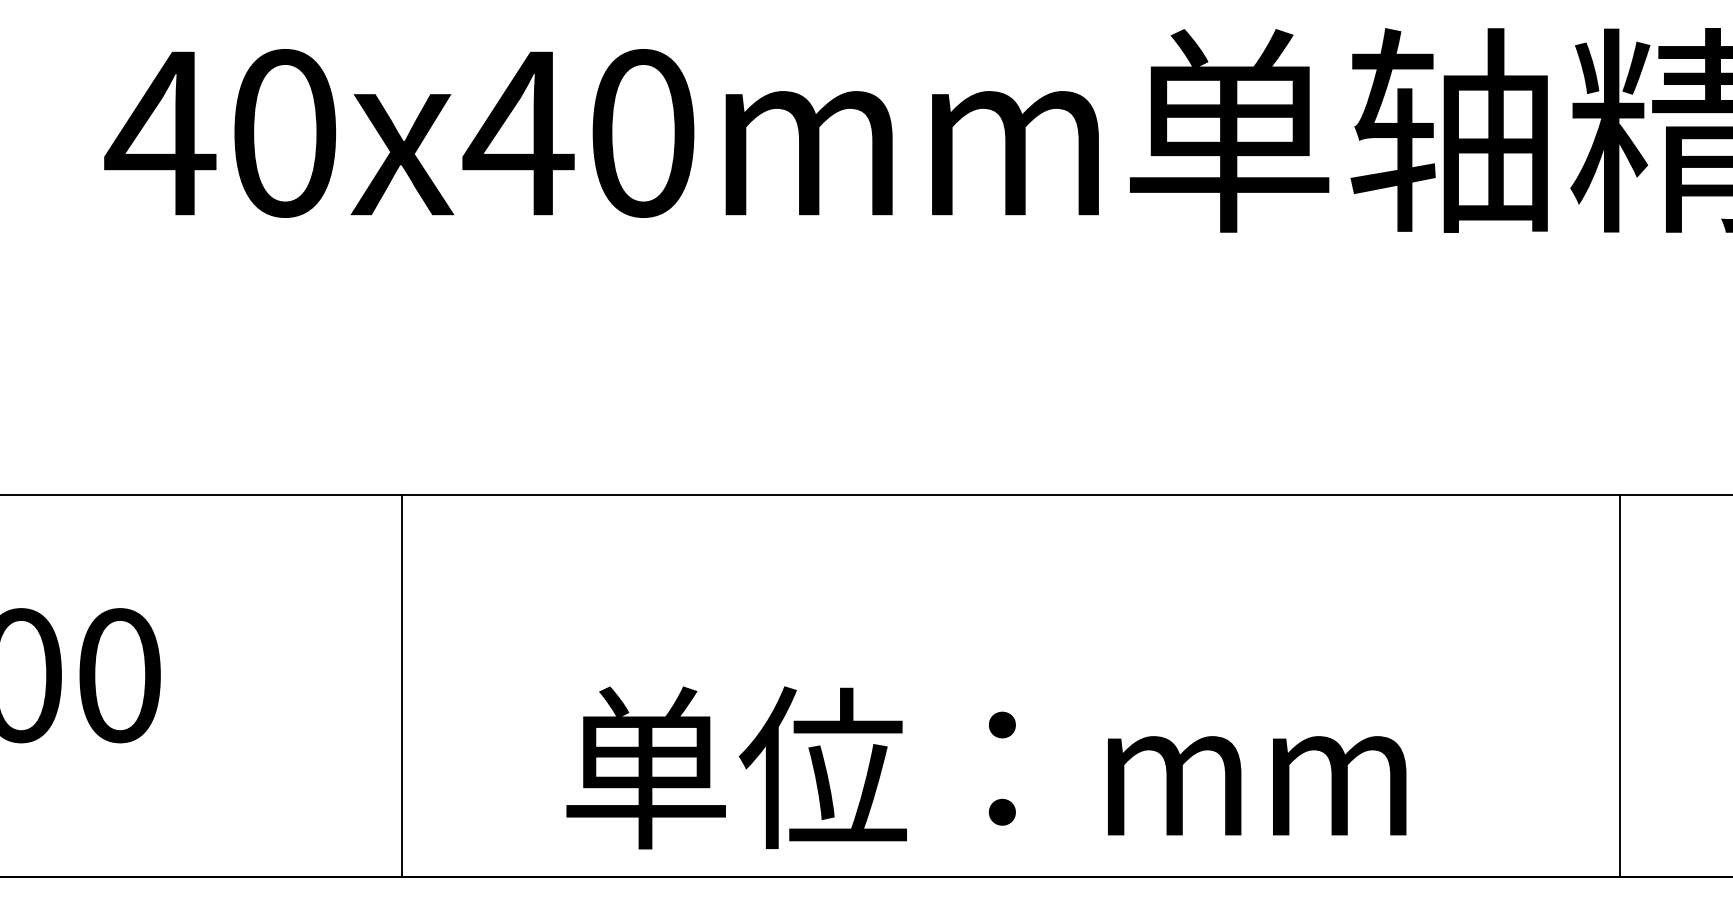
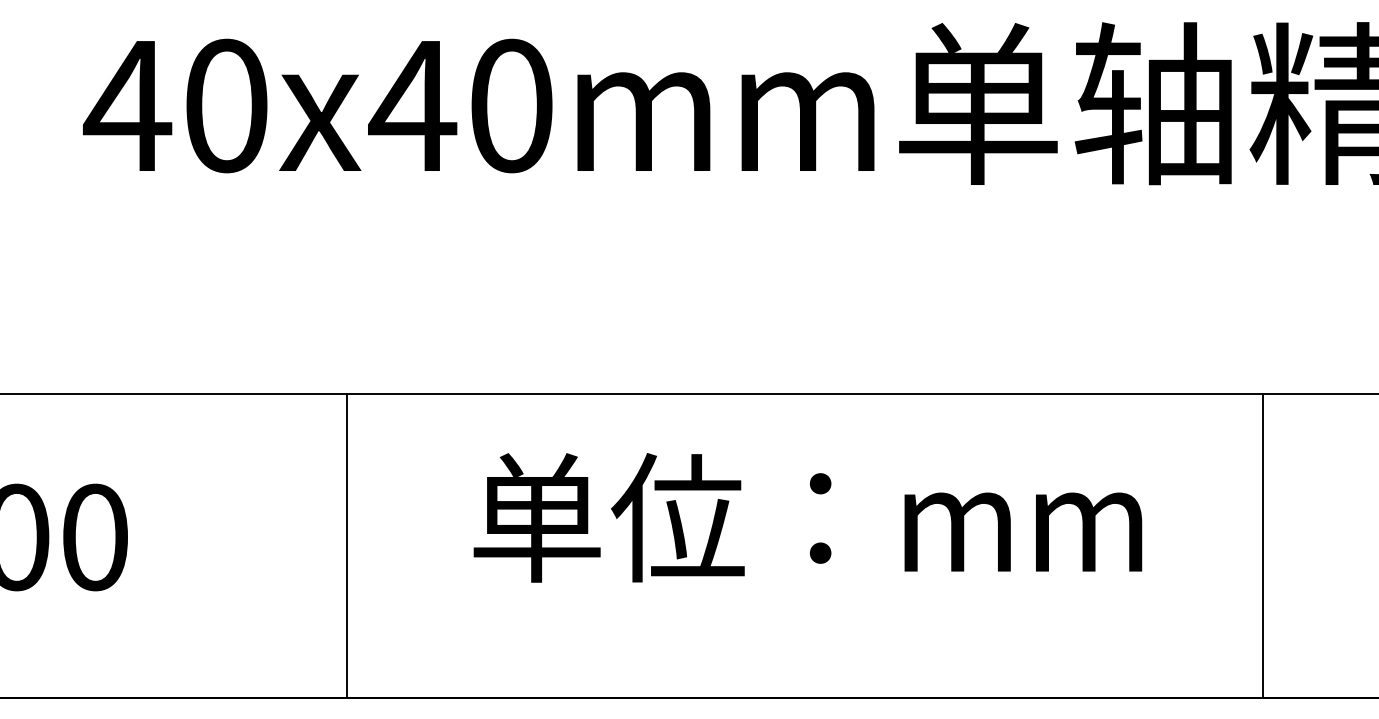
line: (401, 685) -> (346, 545), moved
line: (1619, 685) -> (1262, 545), moved
text: (985, 767) -> (807, 517), moved

